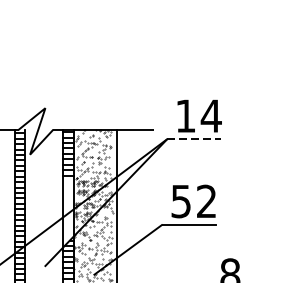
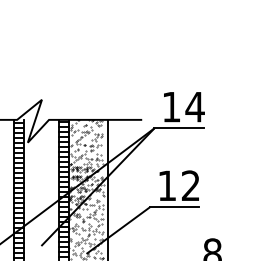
line: (194, 139) -> (179, 128), dashed -> solid
text: (180, 201) -> (166, 185), 52 -> 12
hatch: (68, 213) -> (63, 196), added

